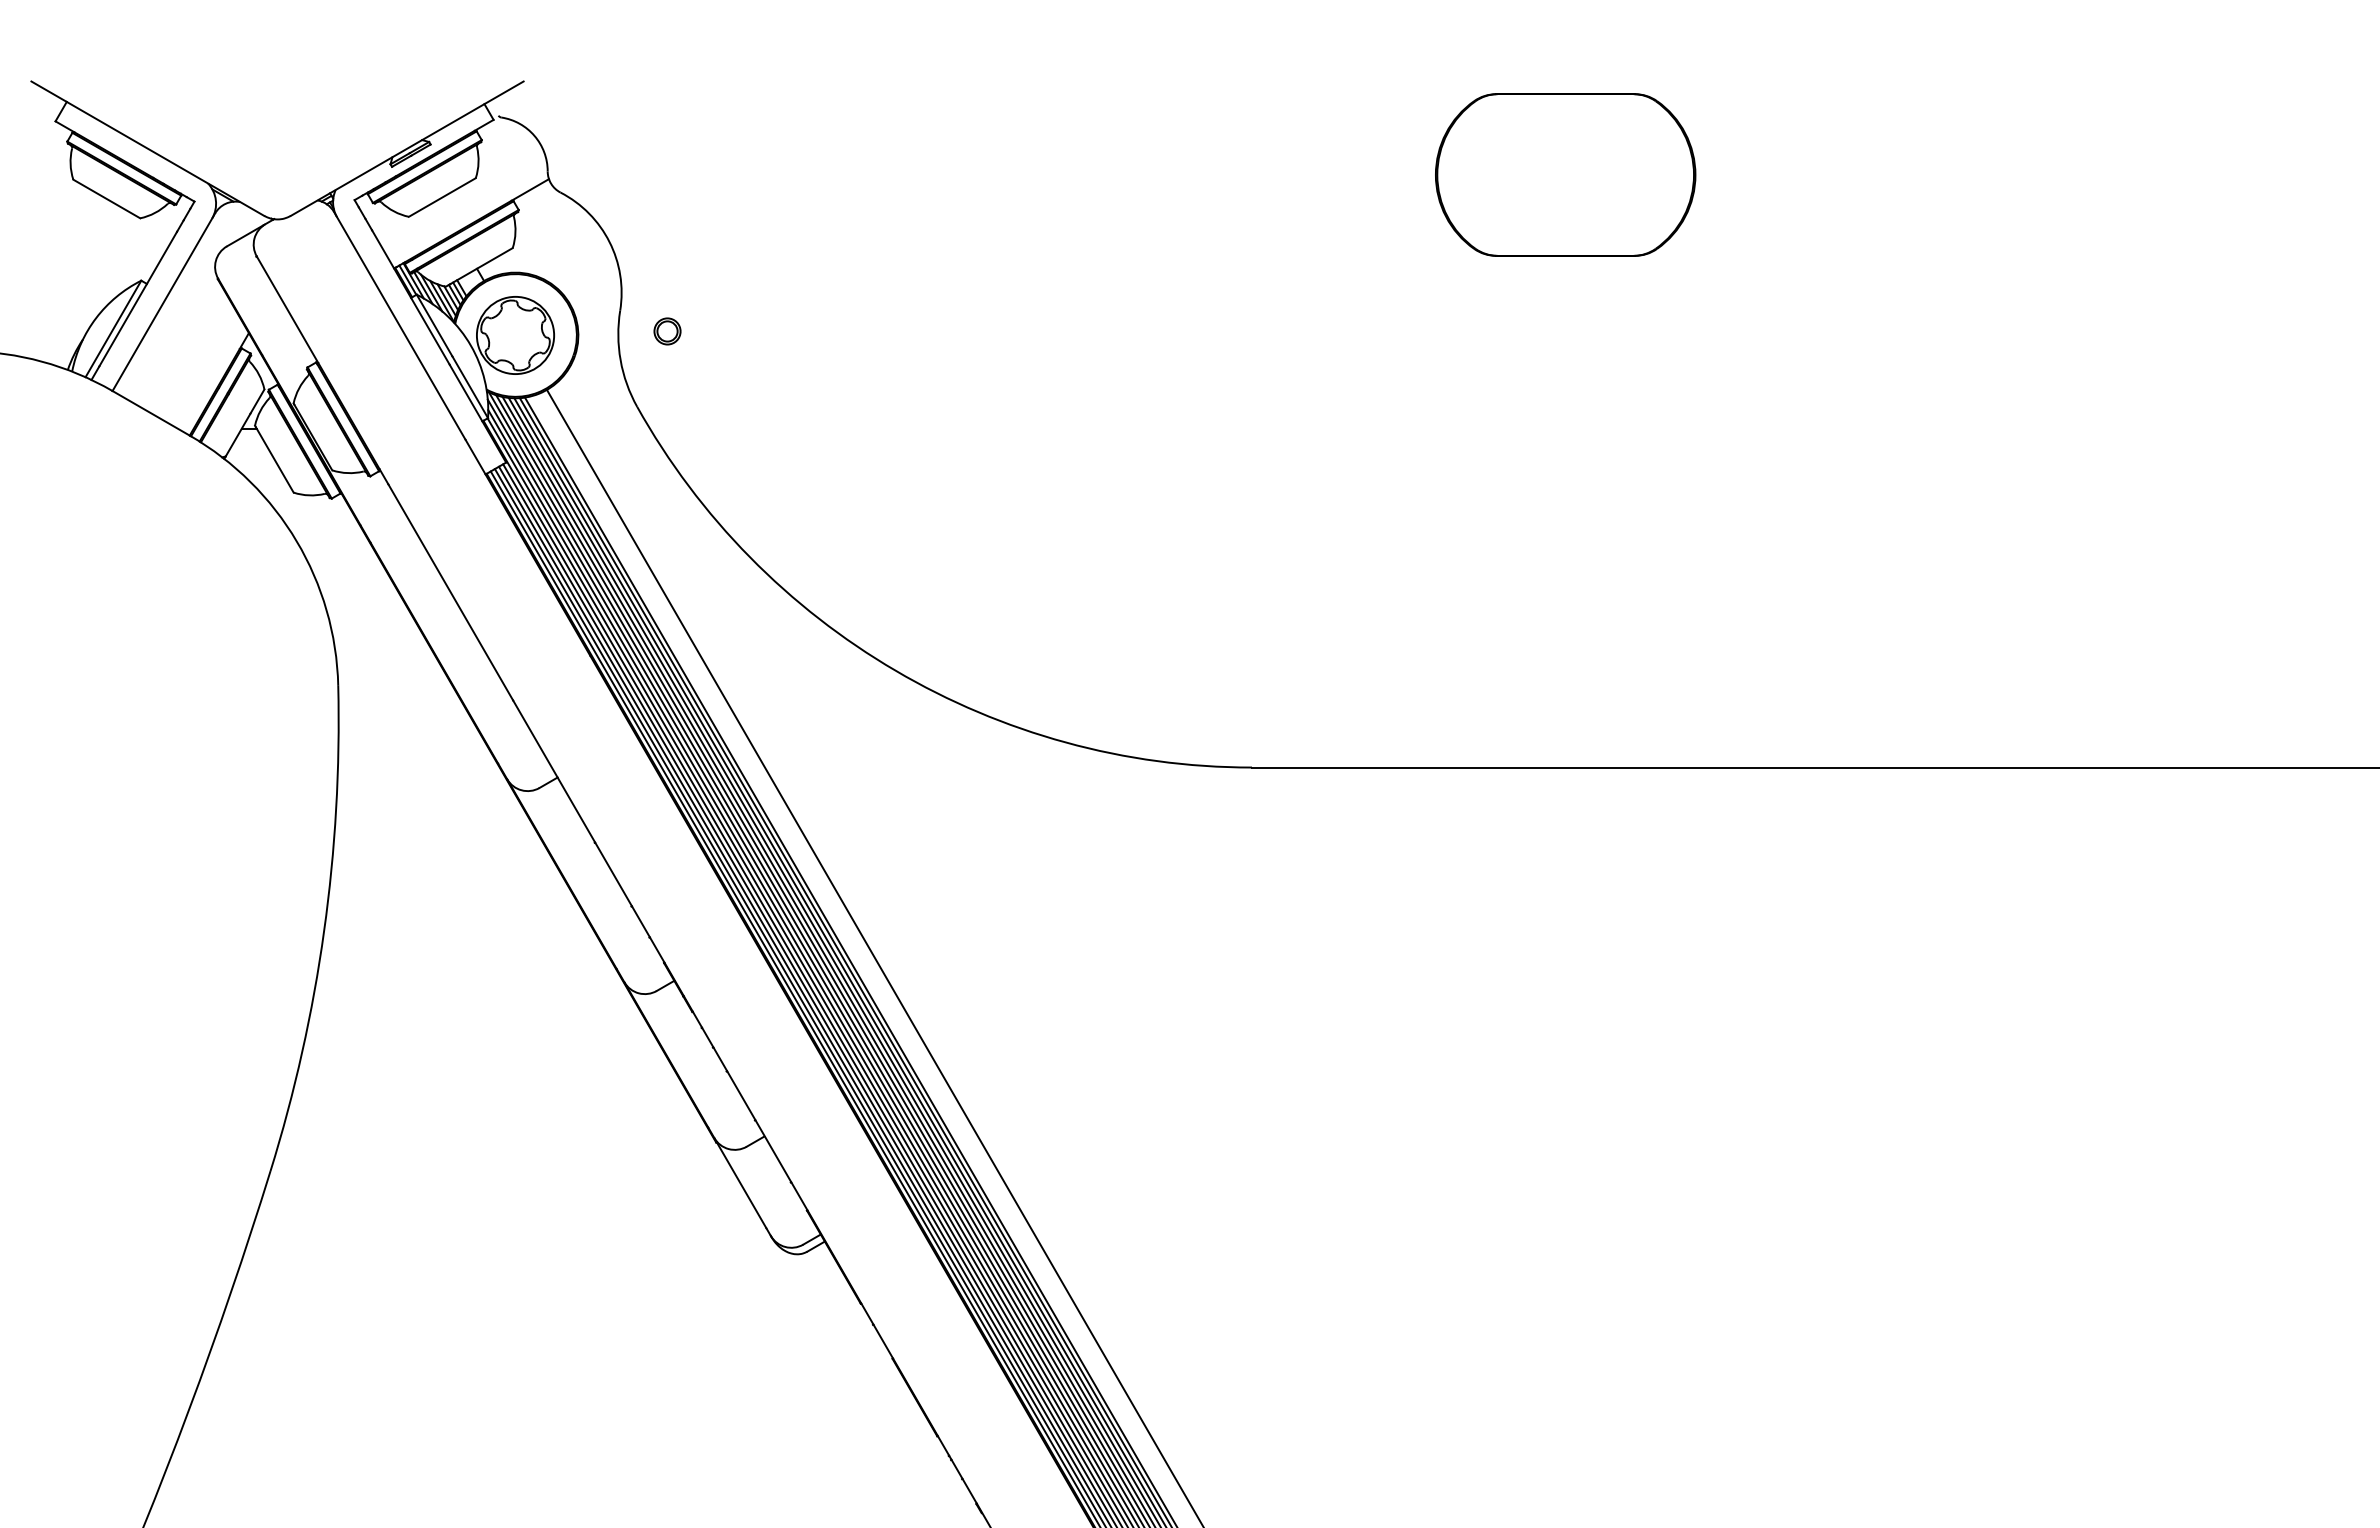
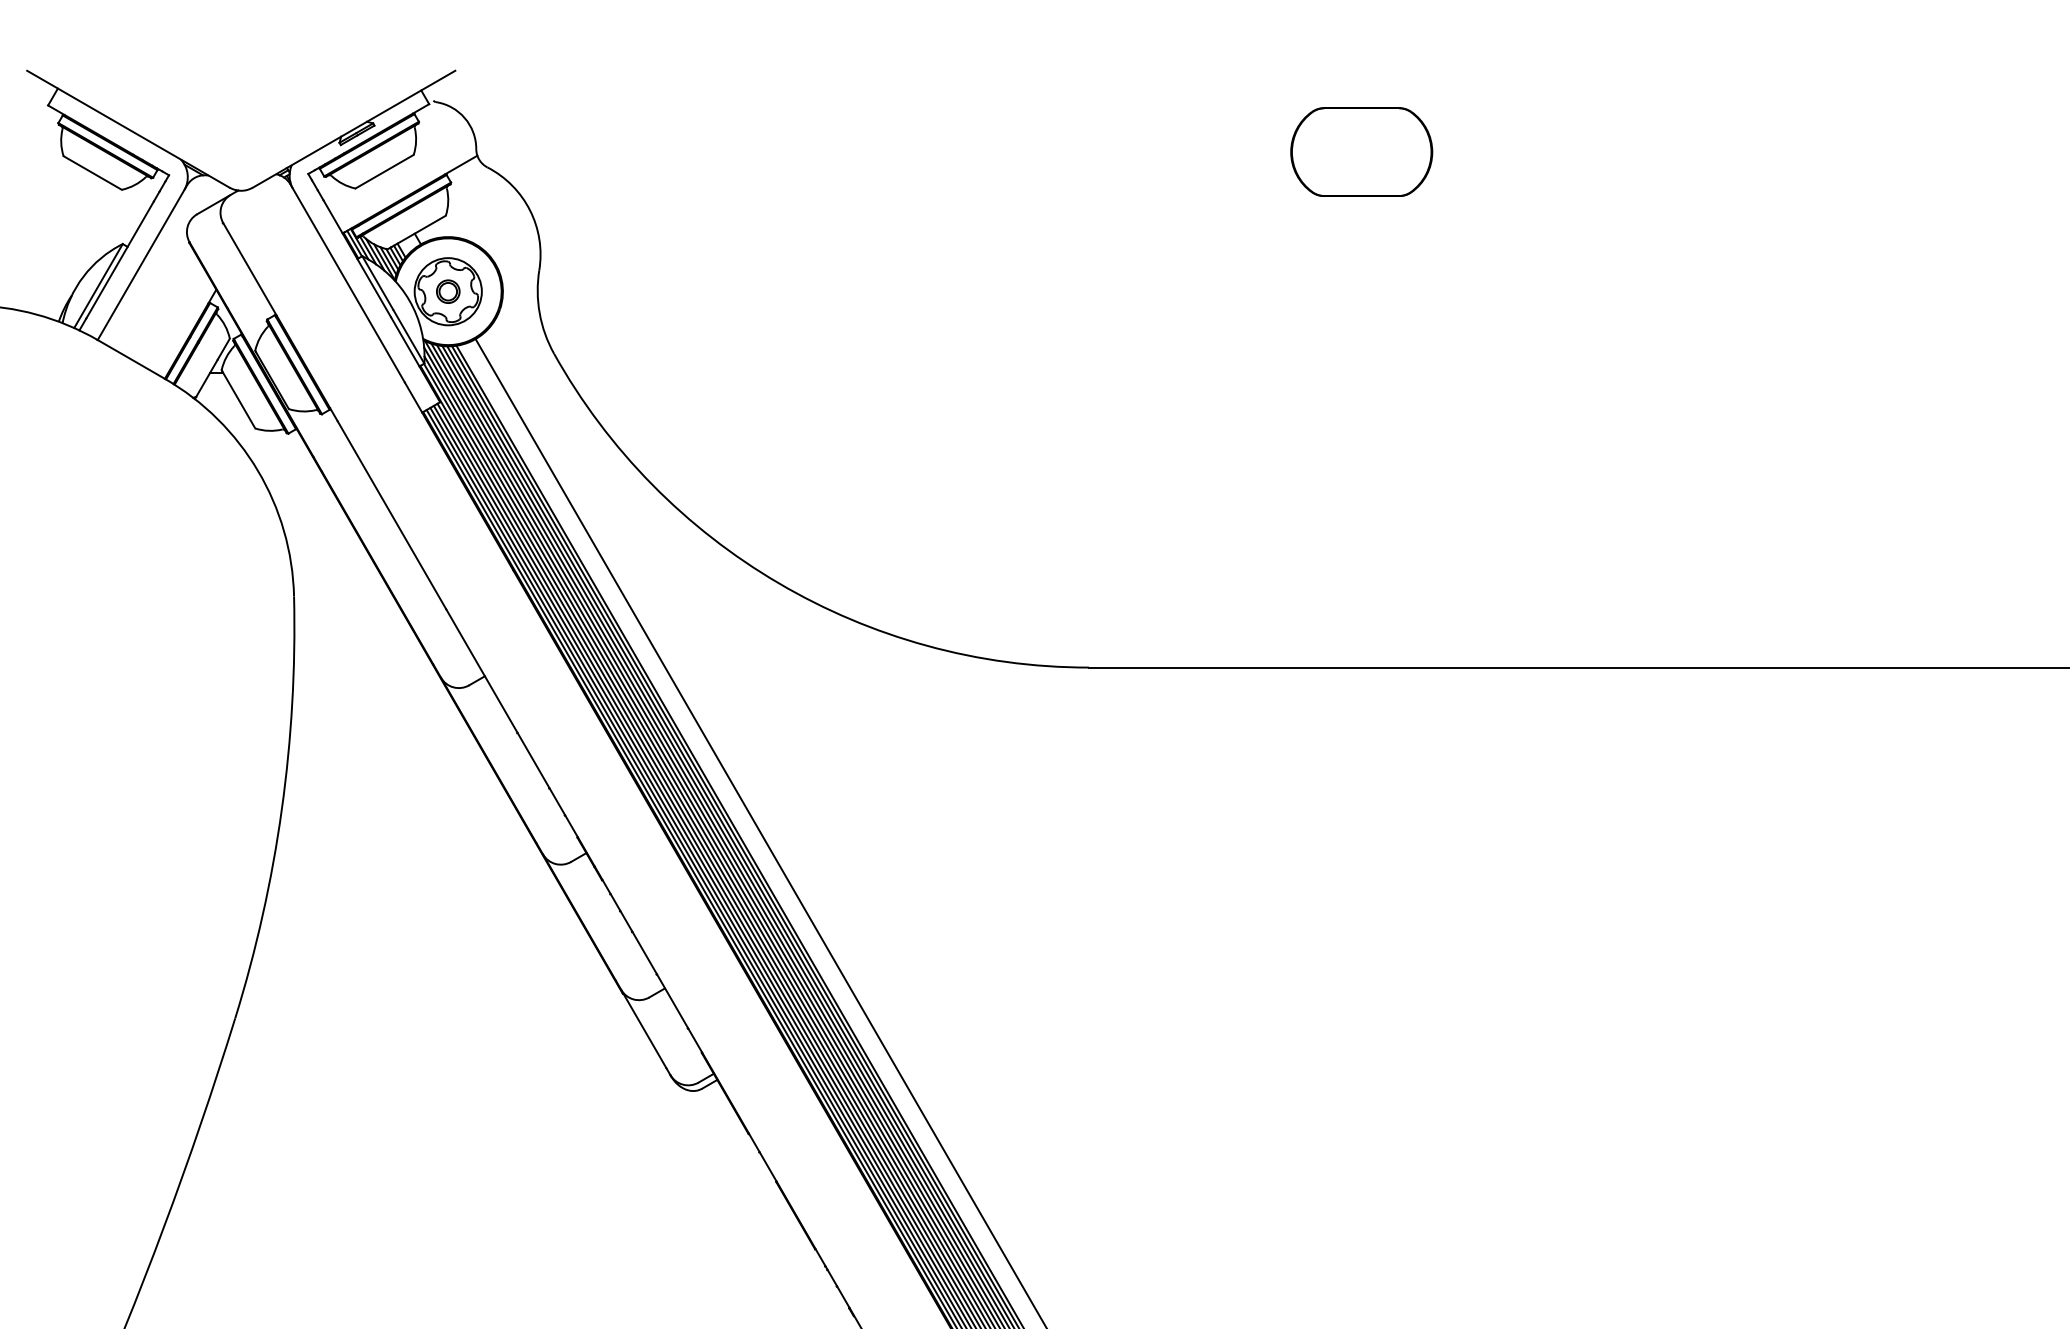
part: (1565, 174) -> (1361, 151), size x0.62
part: (667, 331) -> (448, 291), moved

